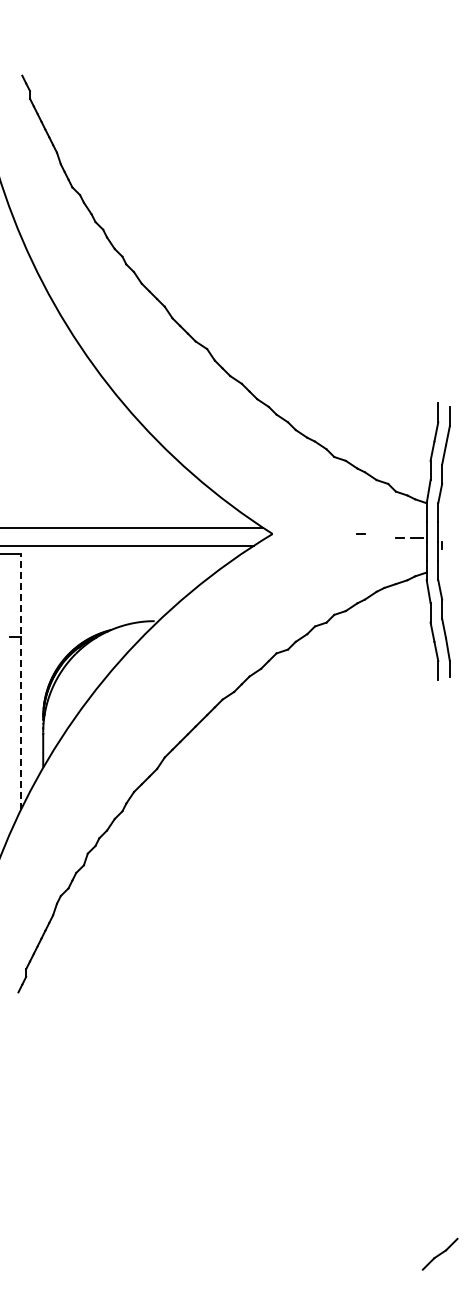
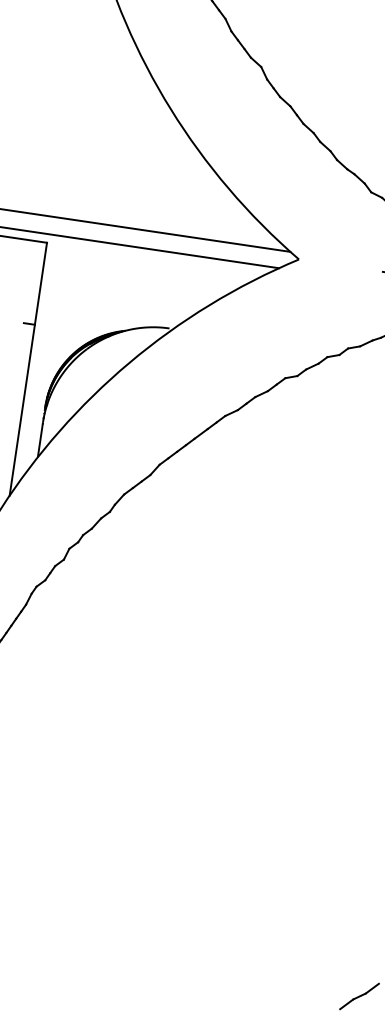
line: (20, 682) -> (27, 369), dashed -> solid

